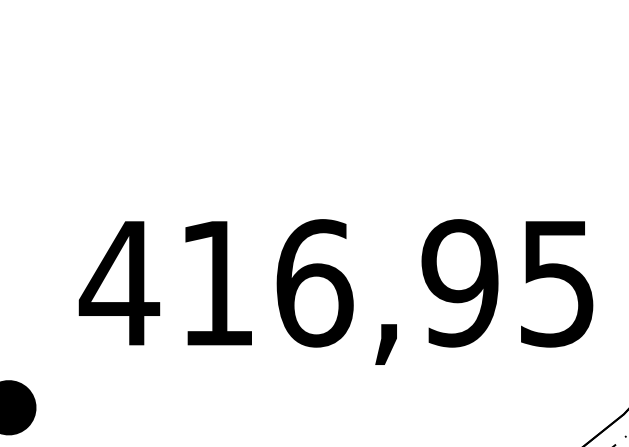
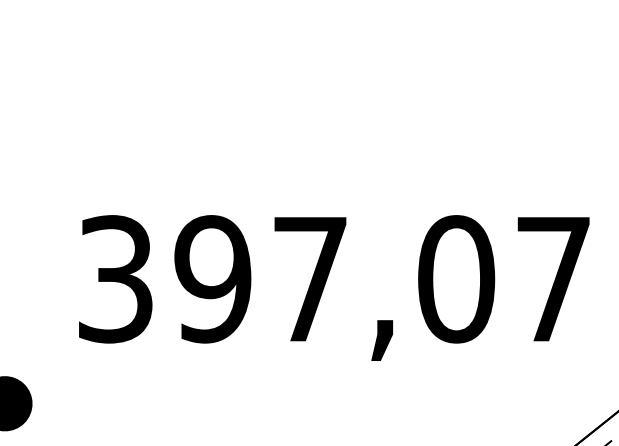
text: (335, 283) -> (331, 279), 416,95 -> 397,07

